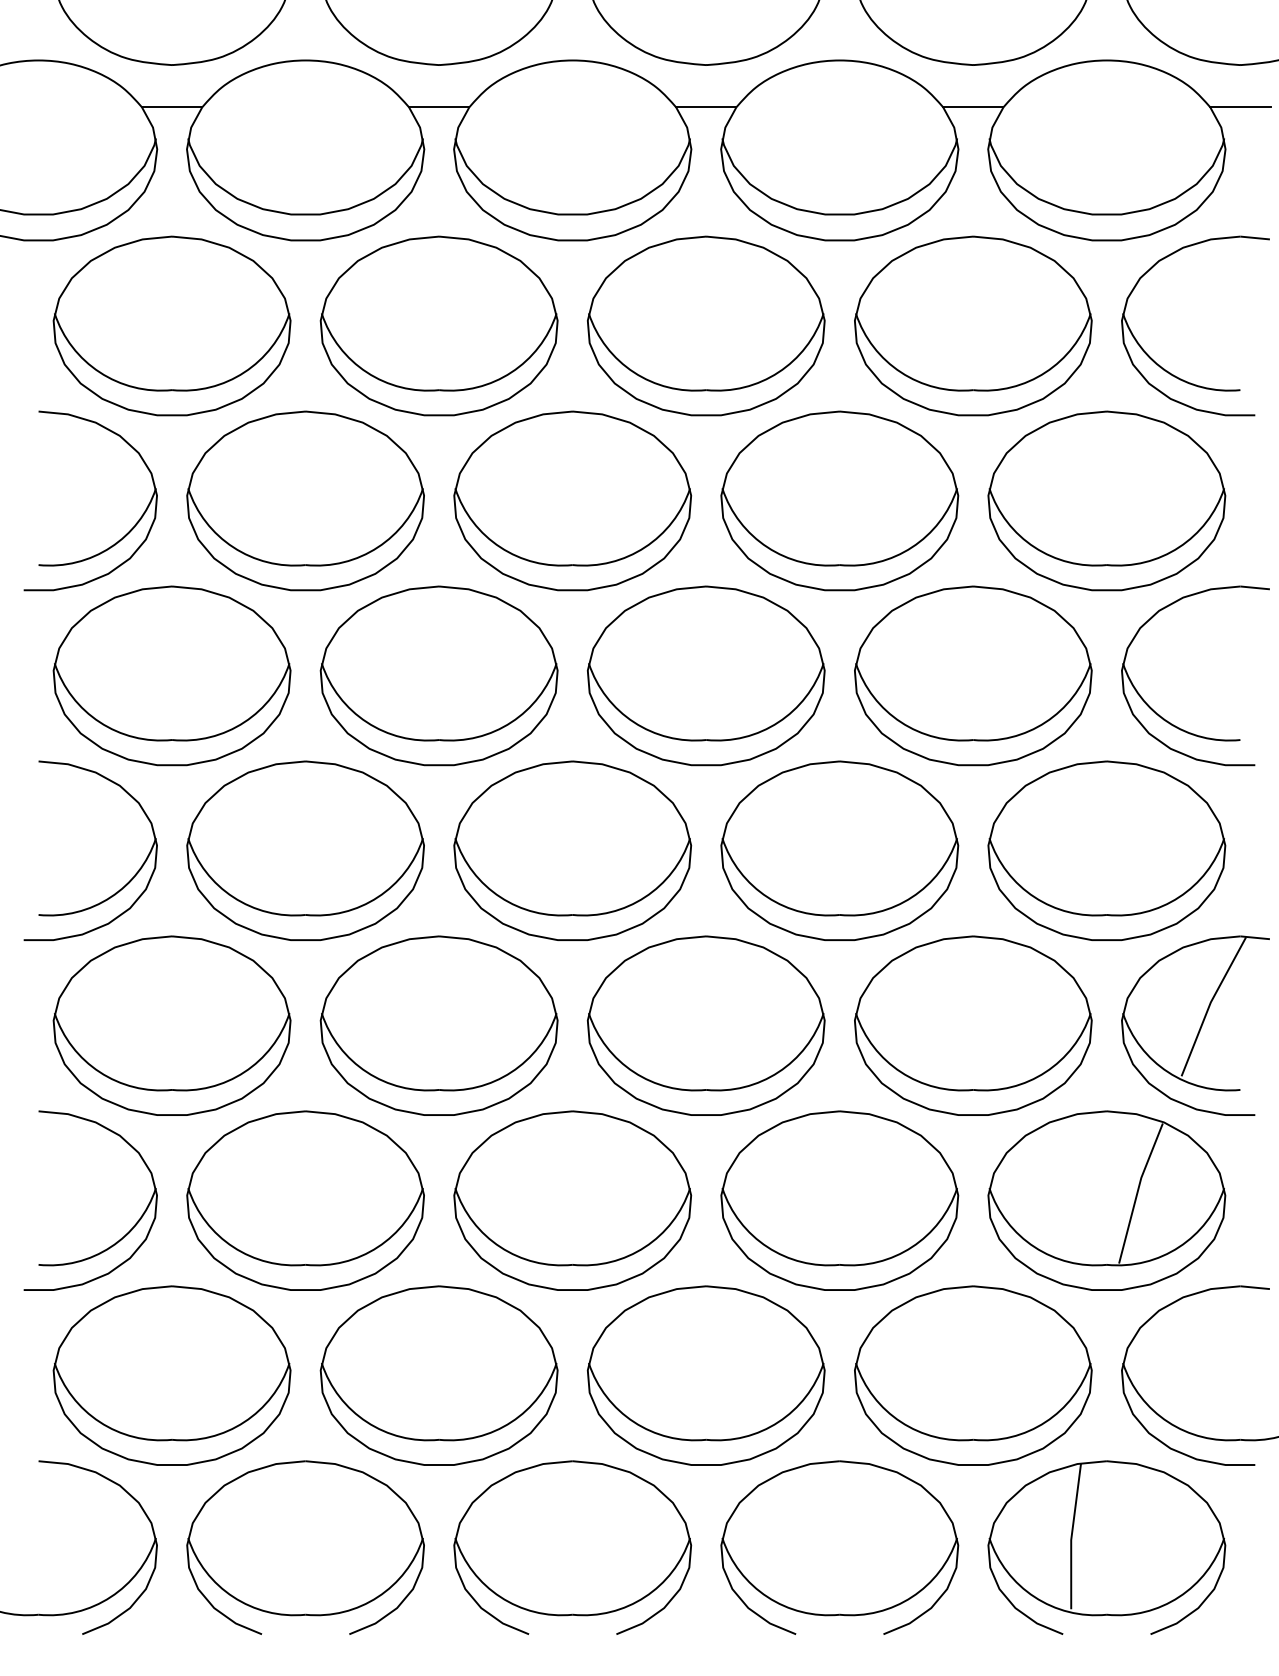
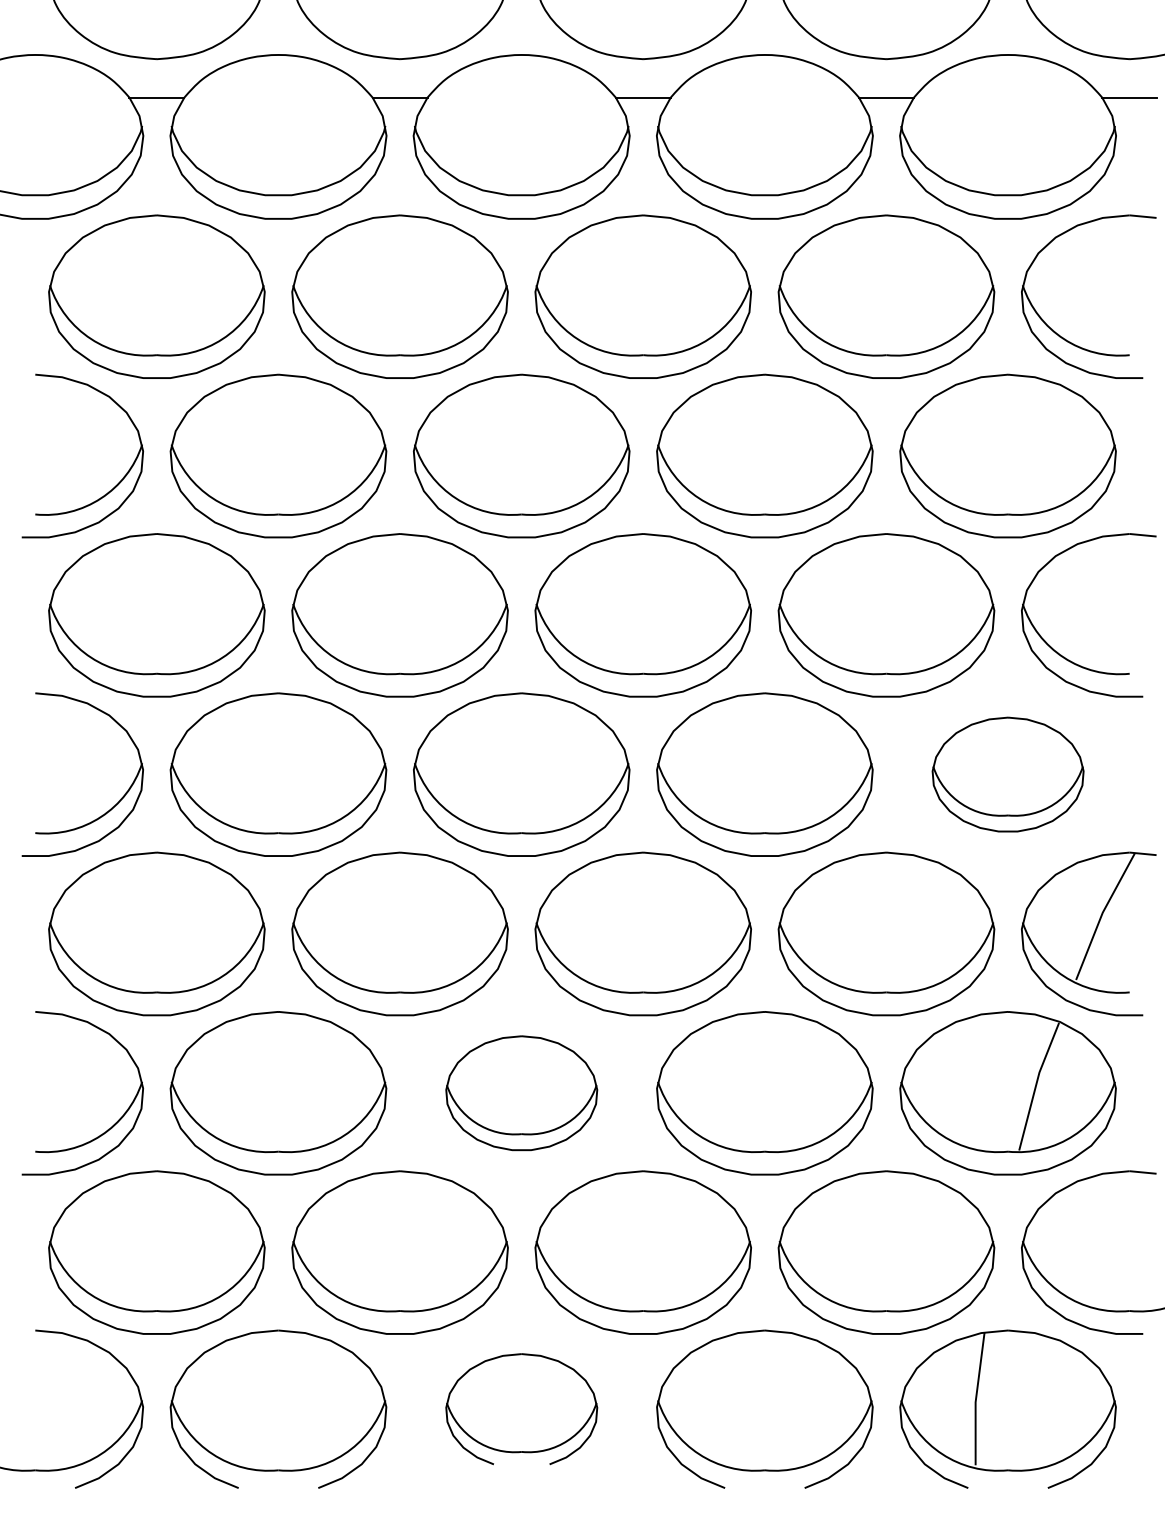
part: (1106, 850) -> (1007, 774), size x0.7
part: (572, 1200) -> (521, 1093), size x0.7
part: (572, 1547) -> (521, 1409), size x0.7

